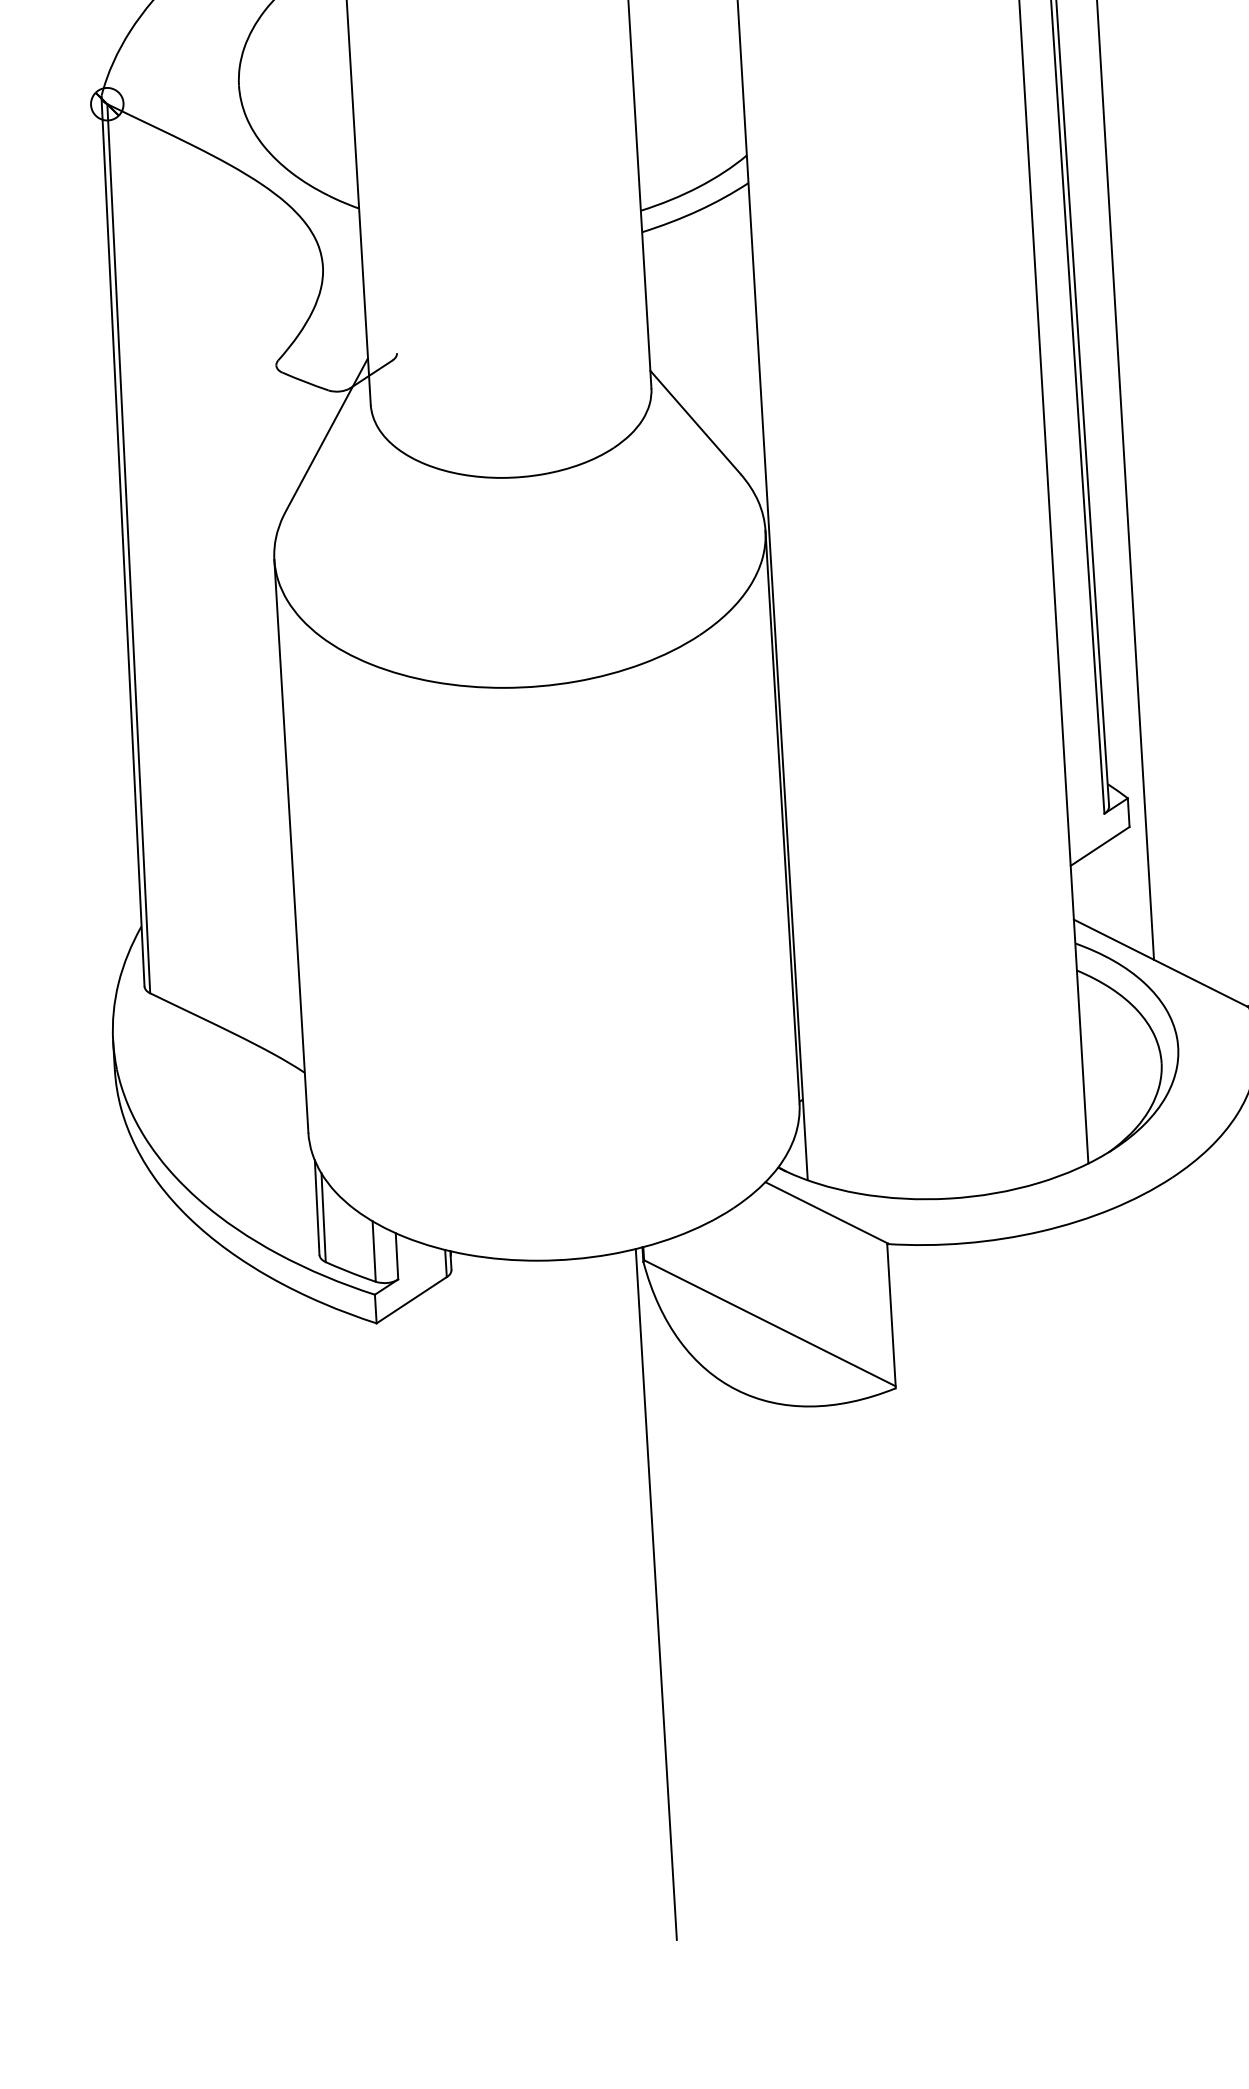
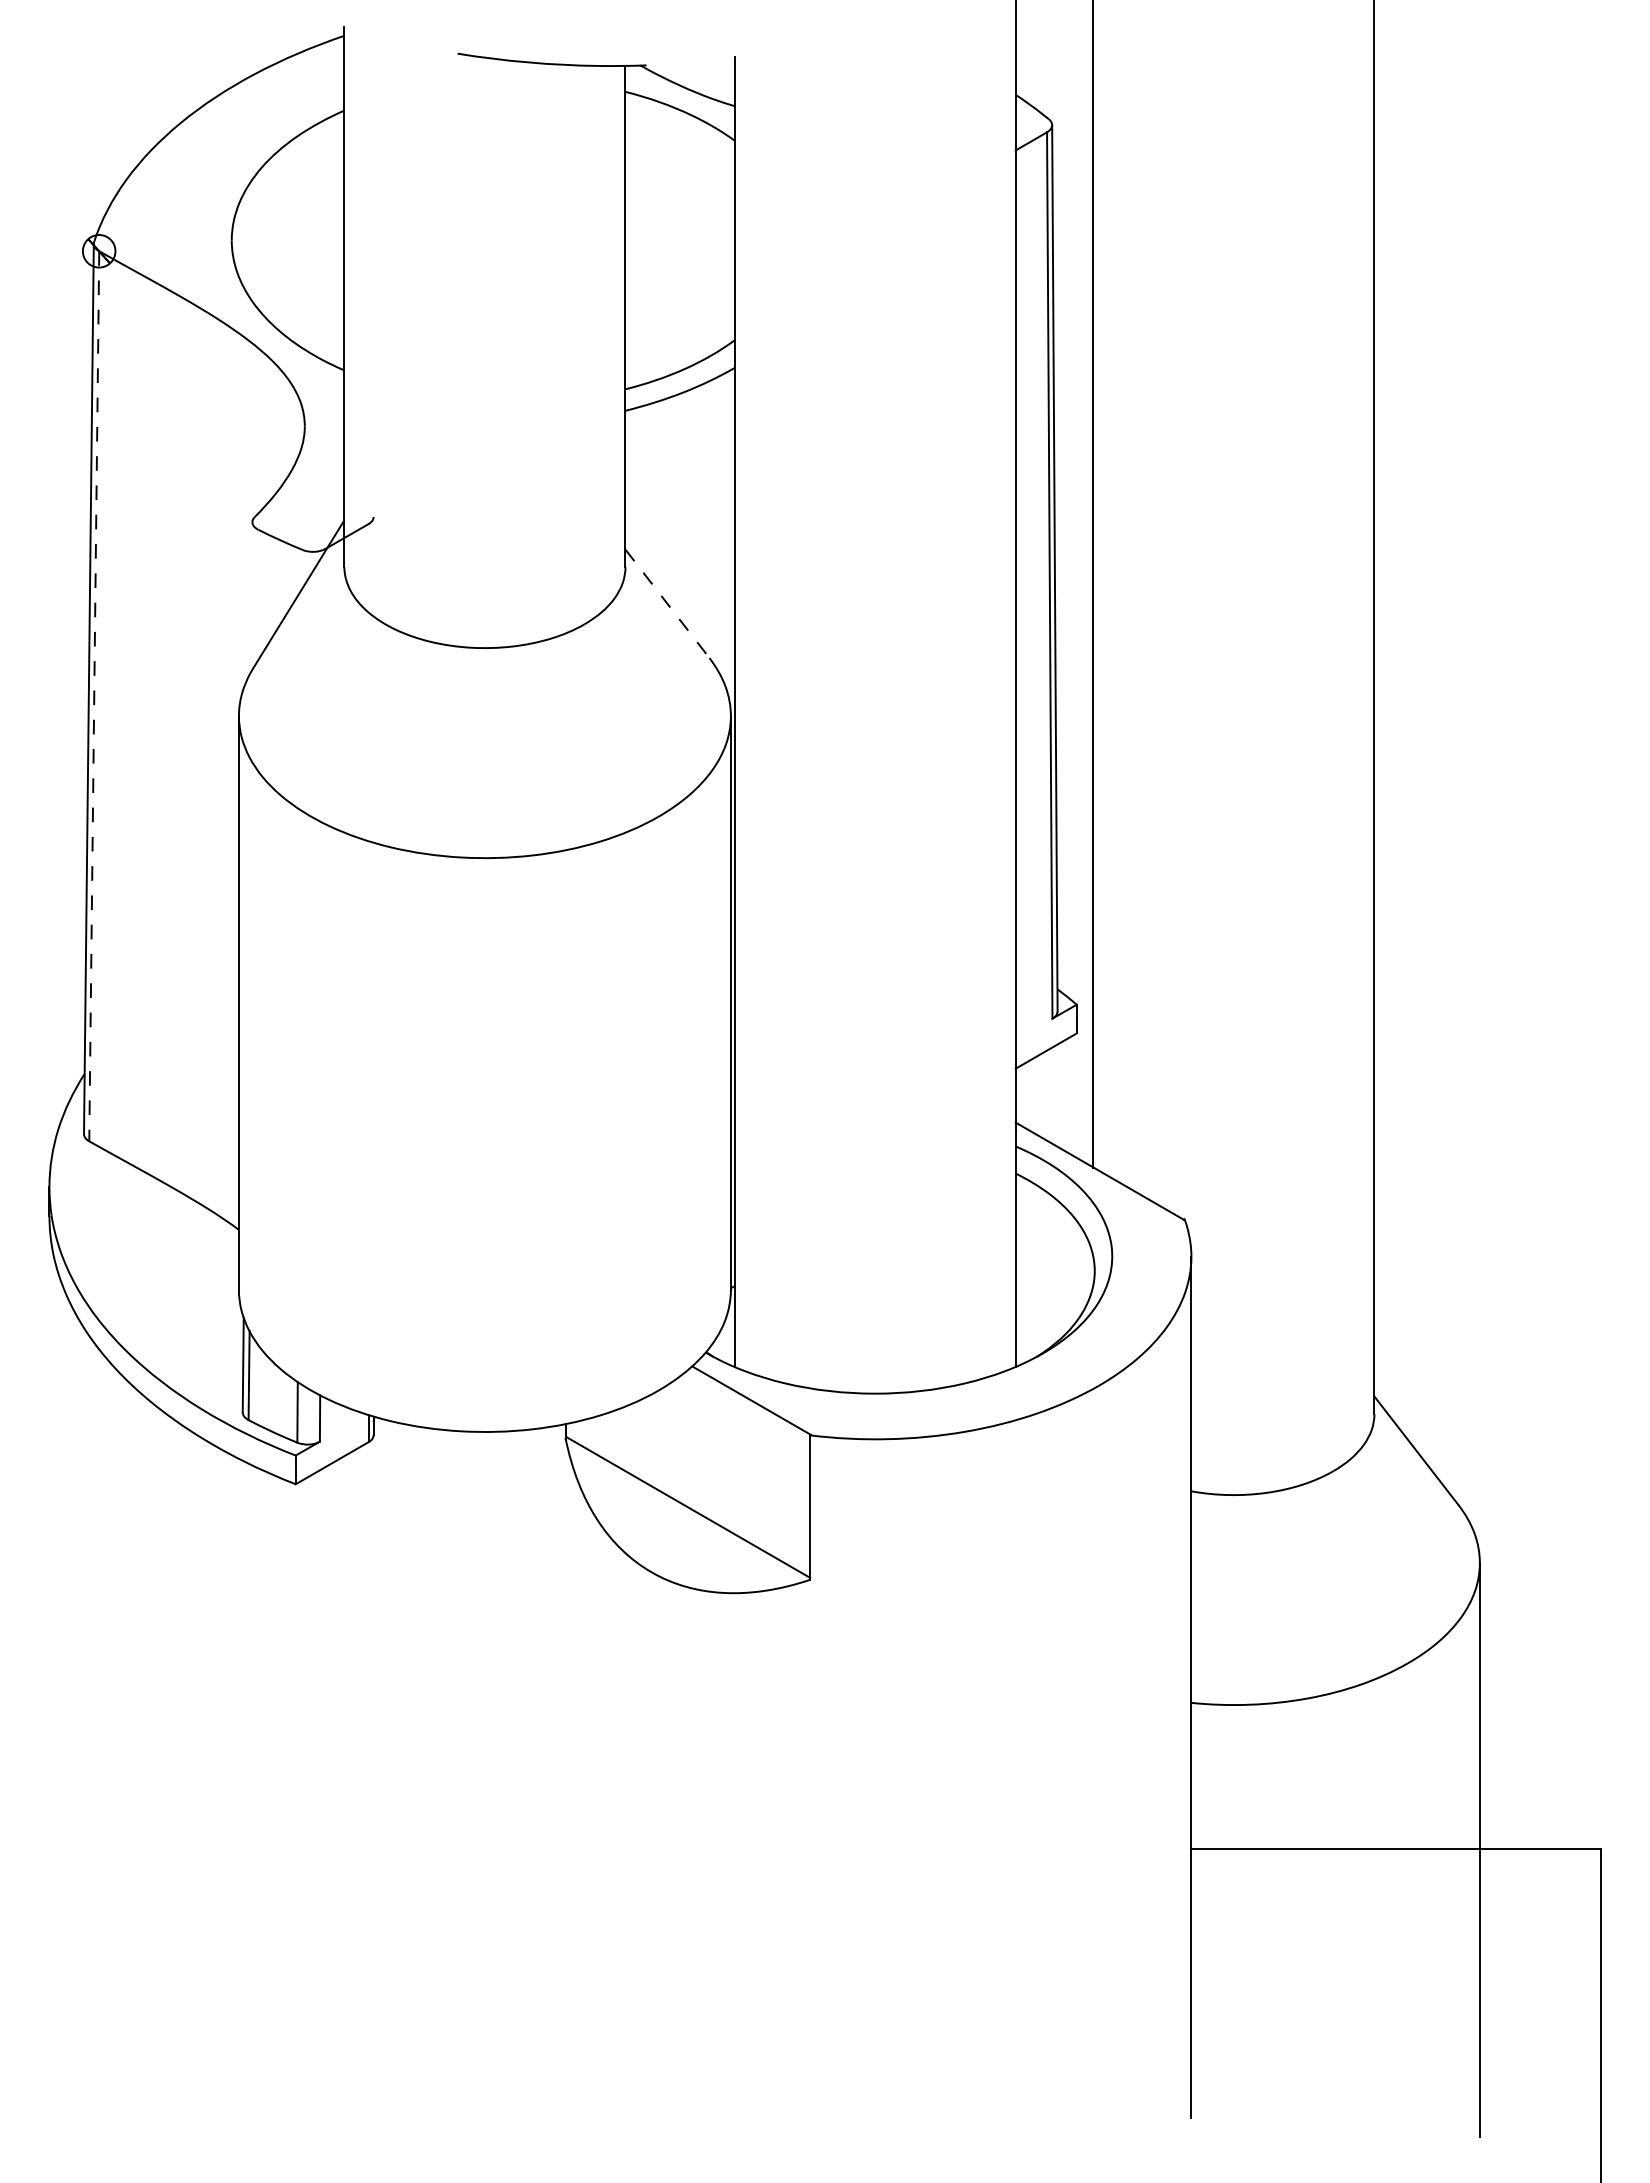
line: (695, 422) -> (667, 603), solid -> dashed
line: (129, 548) -> (94, 696), solid -> dashed
line: (655, 1594) -> (558, 1771), removed

